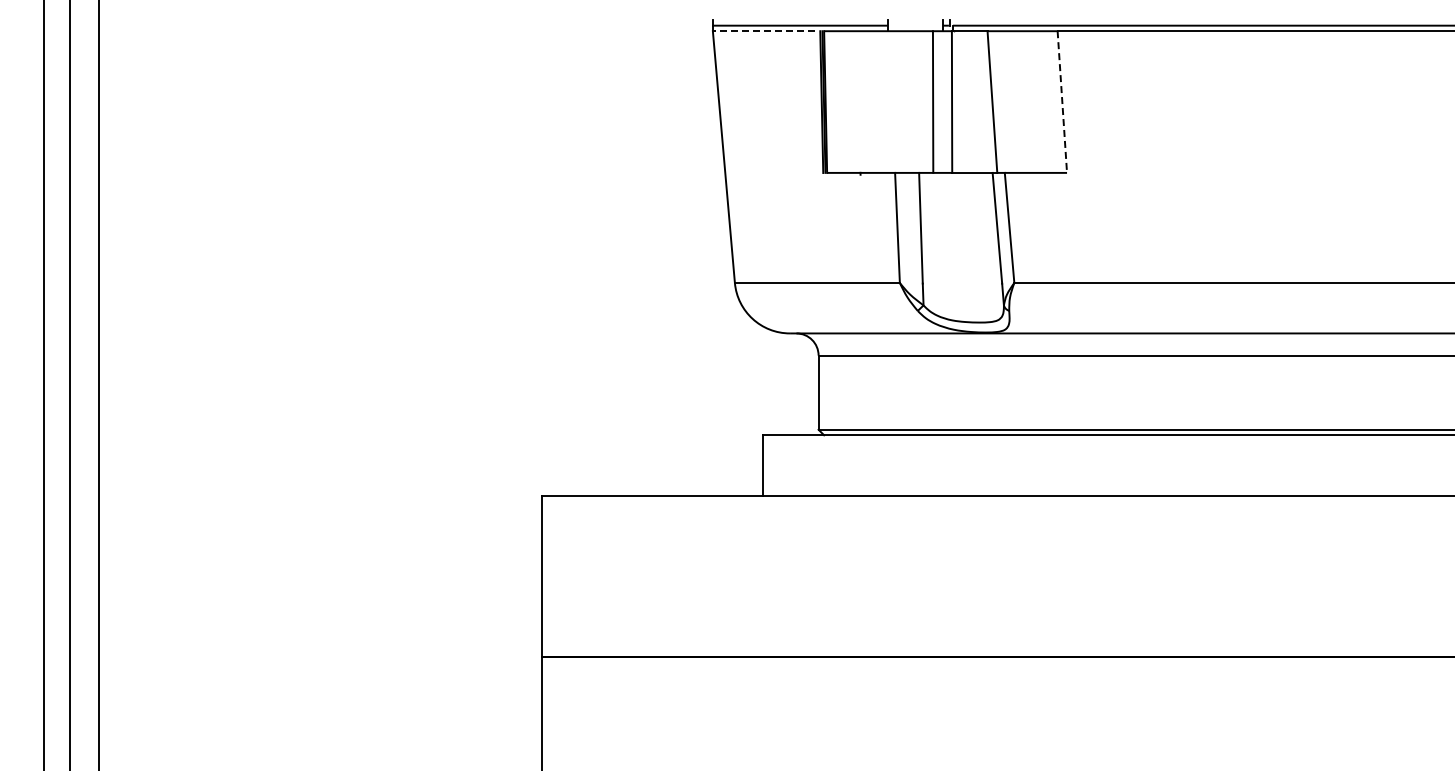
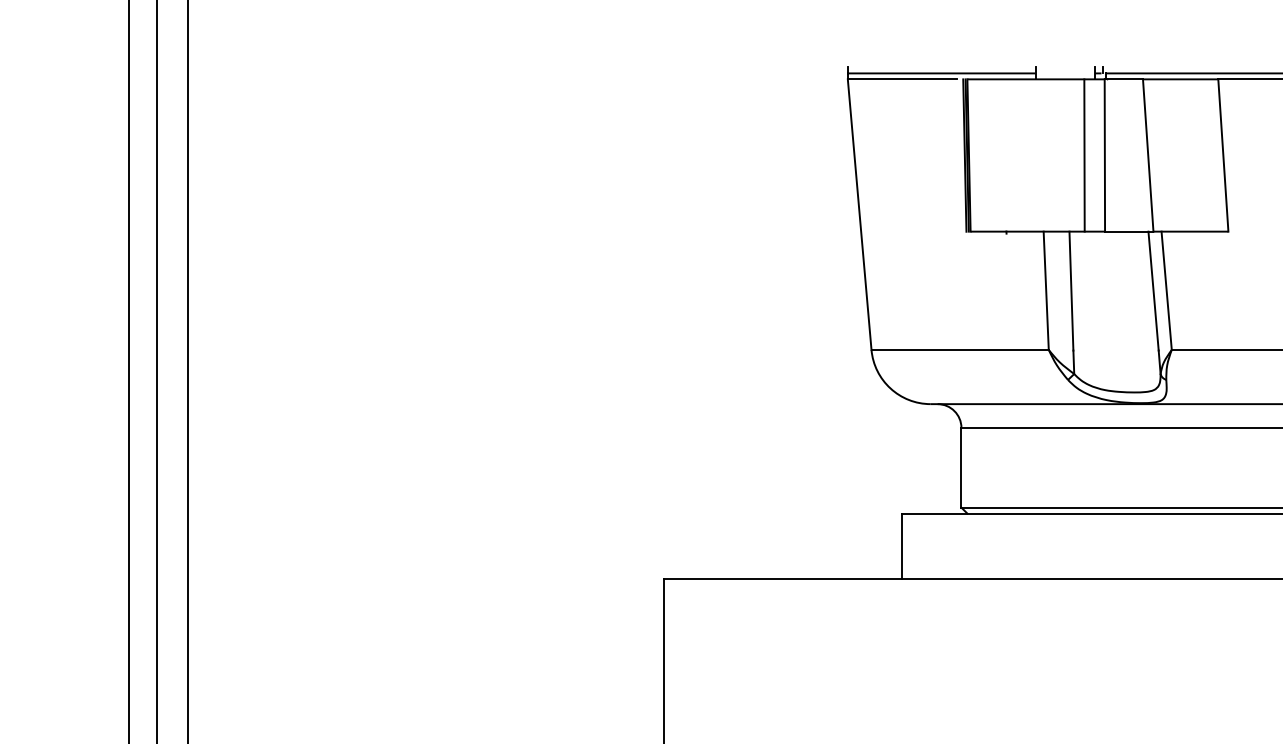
line: (763, 31) -> (902, 79), dashed -> solid
line: (1062, 102) -> (1223, 155), dashed -> solid

